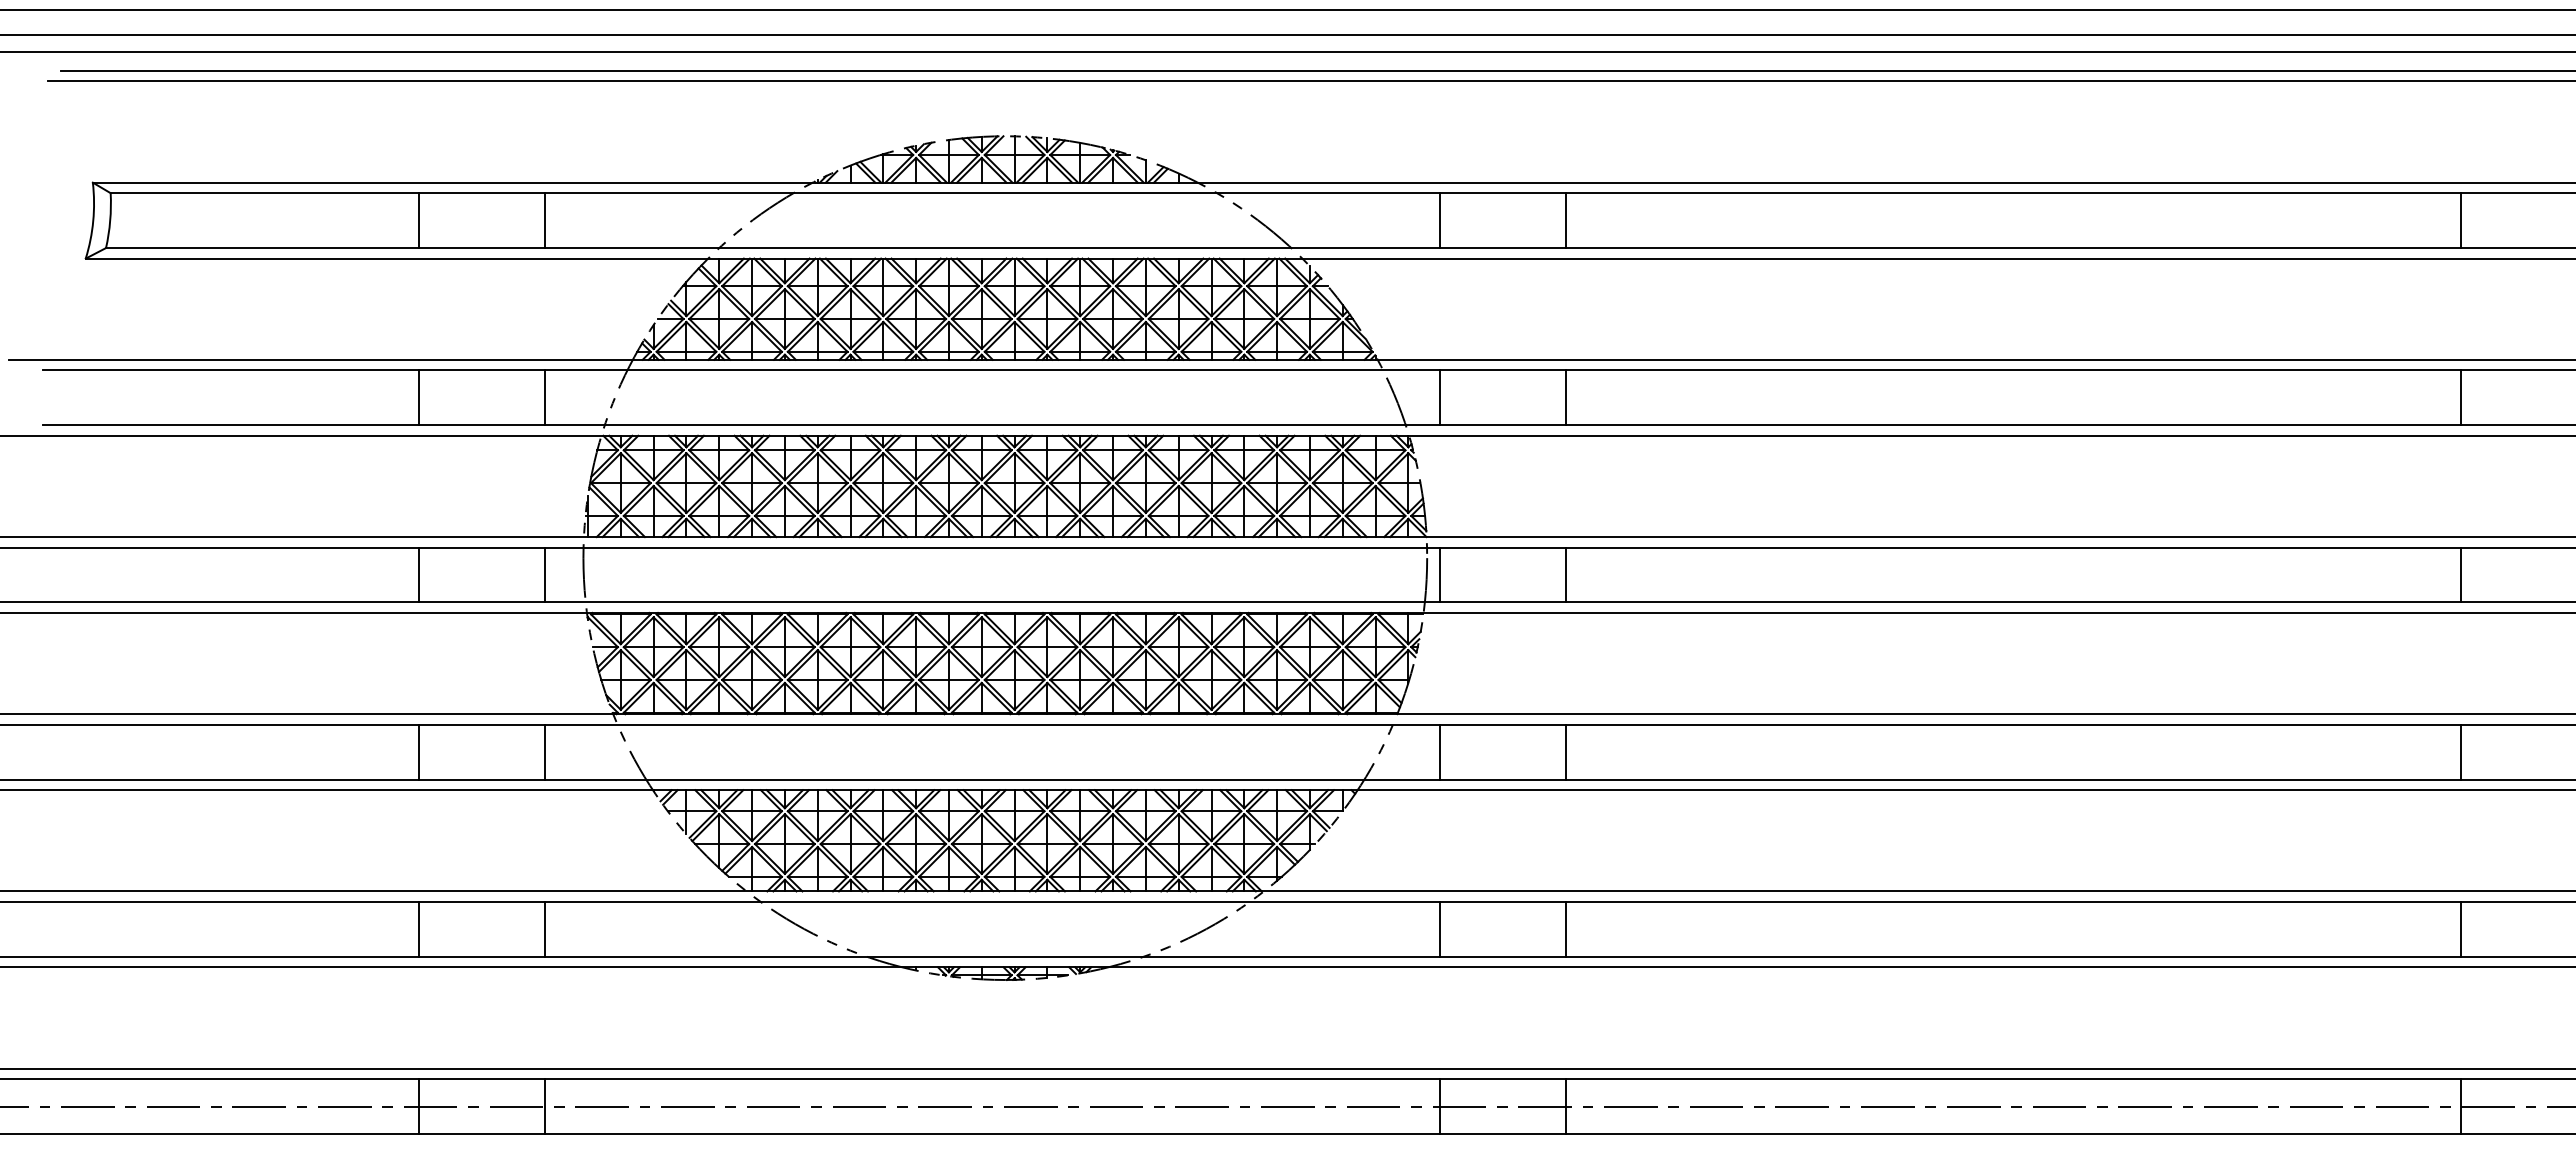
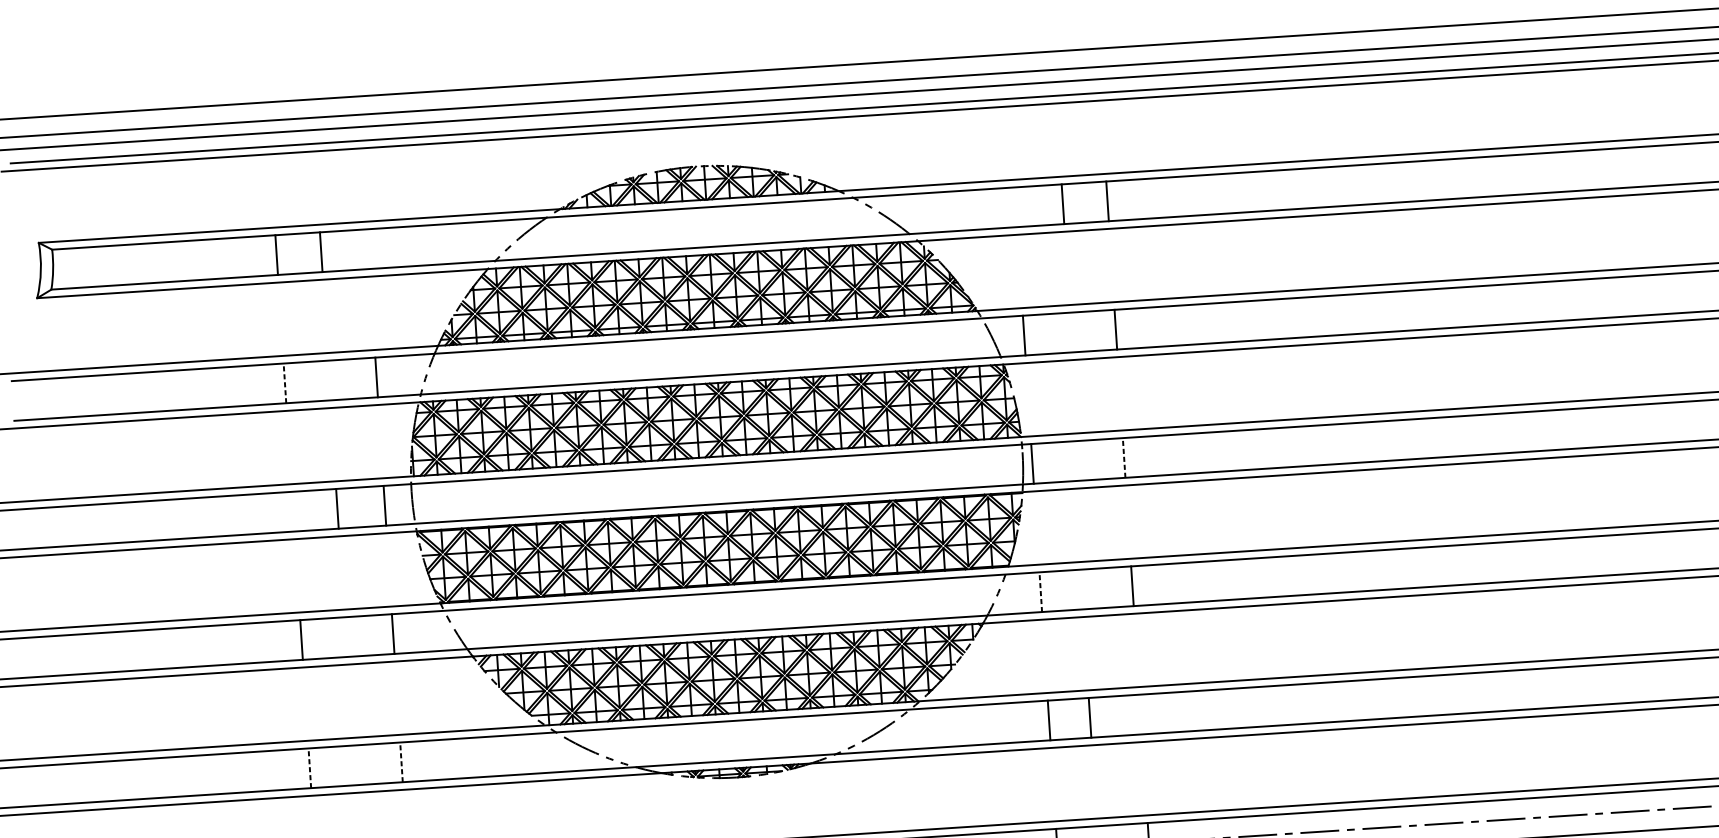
line: (545, 220) -> (321, 252), moved
line: (1439, 220) -> (1062, 204), moved
line: (418, 397) -> (284, 383), solid -> dashed
line: (418, 574) -> (337, 508), moved
line: (1566, 574) -> (1124, 457), solid -> dashed
line: (1439, 751) -> (1040, 591), solid -> dashed
line: (418, 928) -> (309, 767), solid -> dashed
line: (545, 928) -> (401, 761), solid -> dashed
line: (1566, 928) -> (1090, 717), moved

